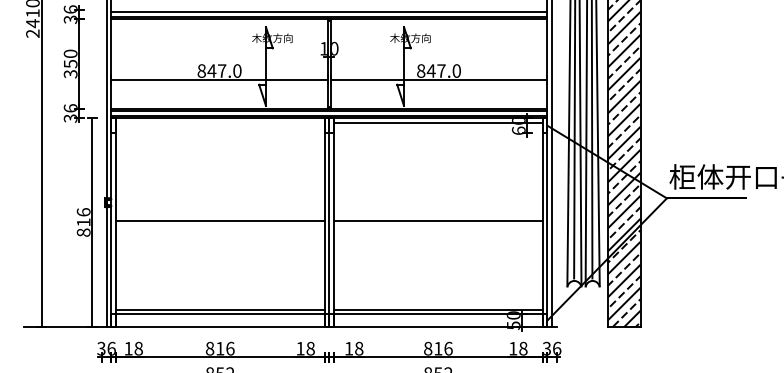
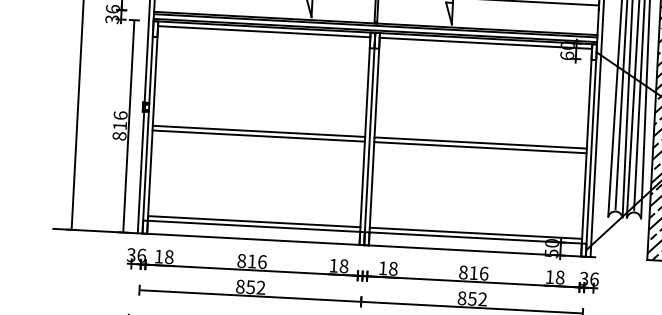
line: (219, 122) -> (263, 31), added
line: (219, 225) -> (257, 136), added
line: (437, 225) -> (479, 147), added

